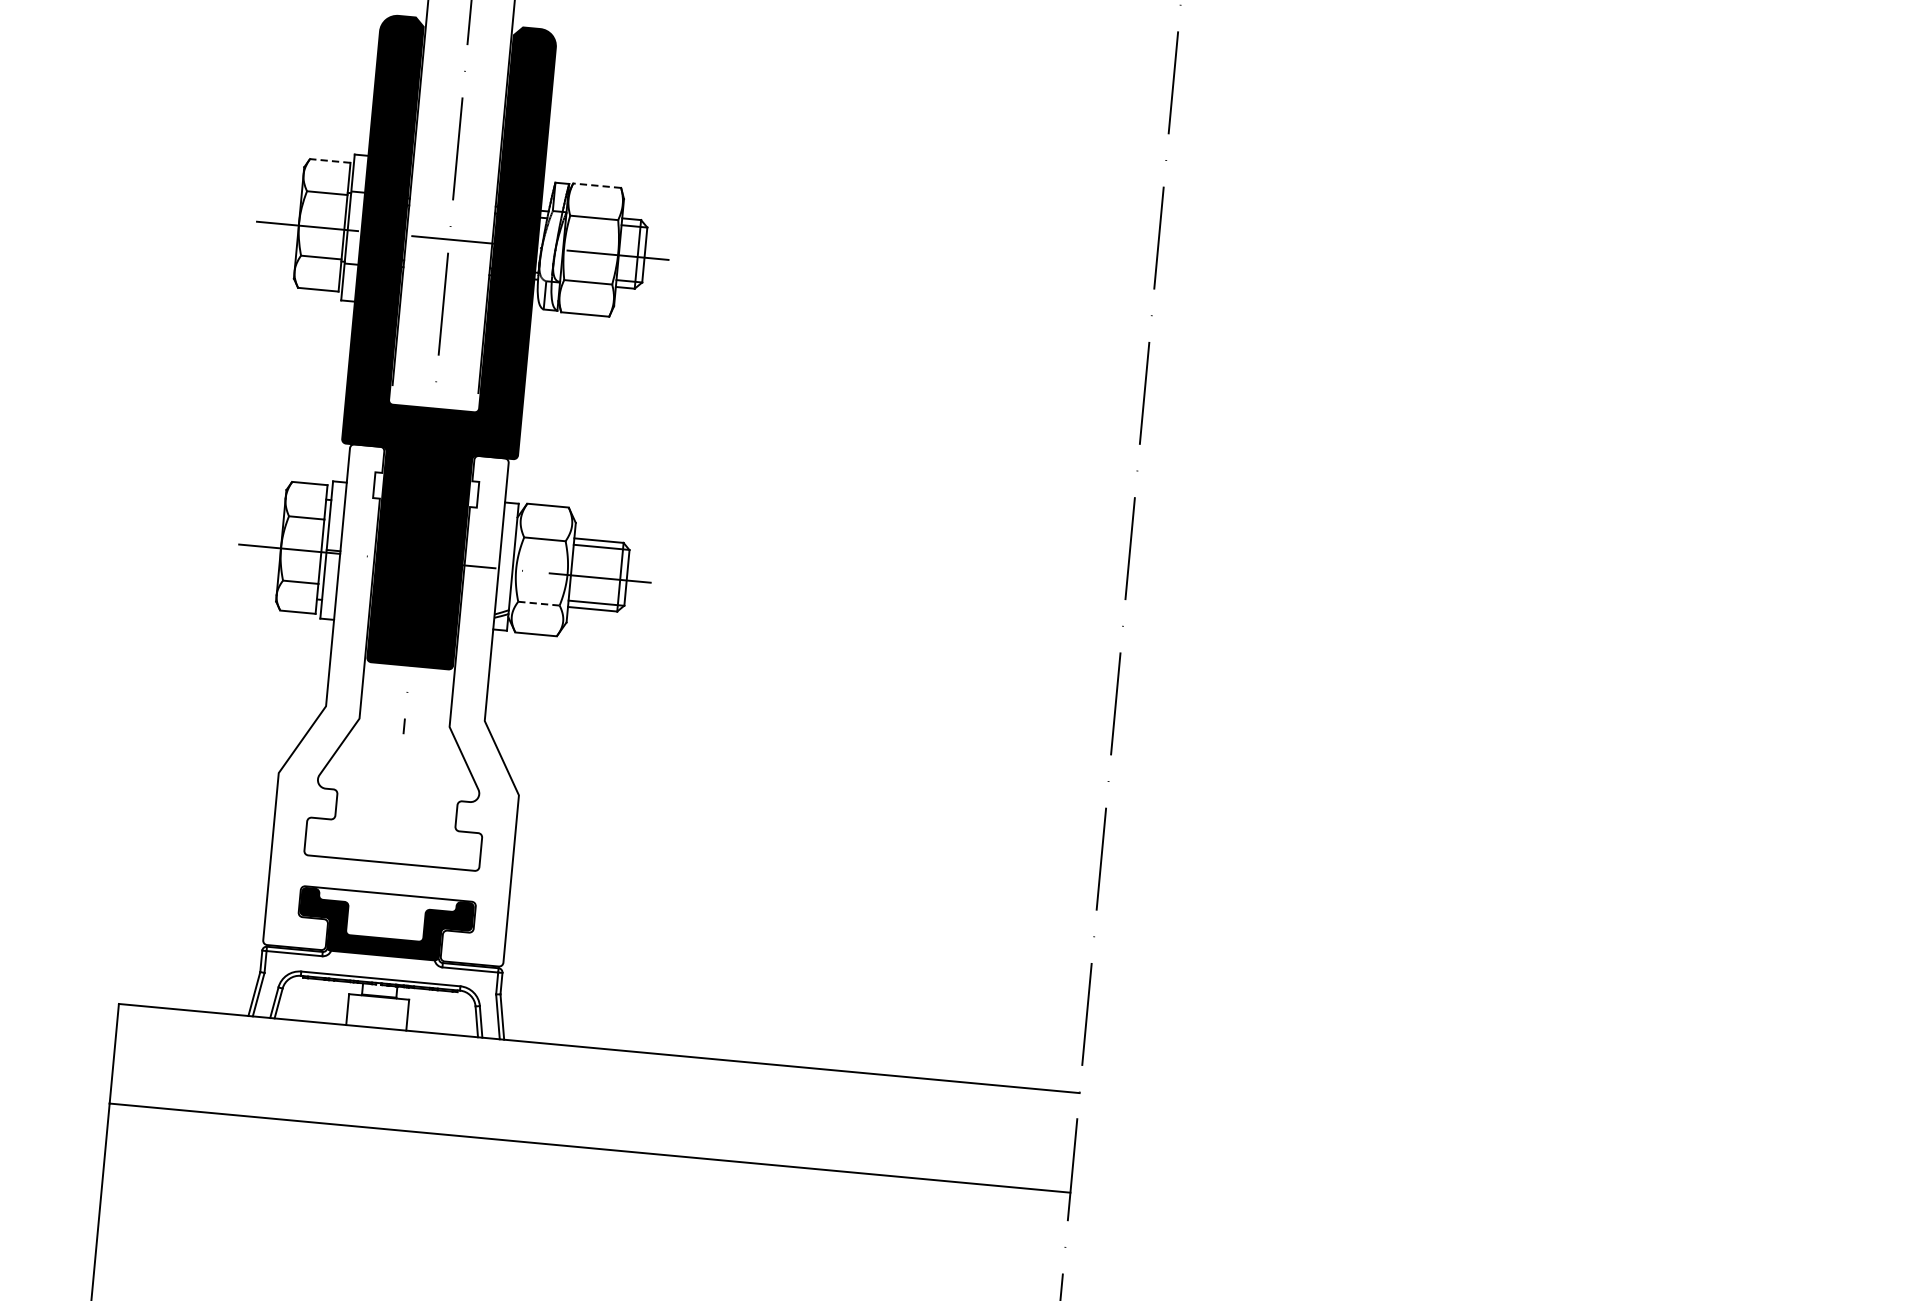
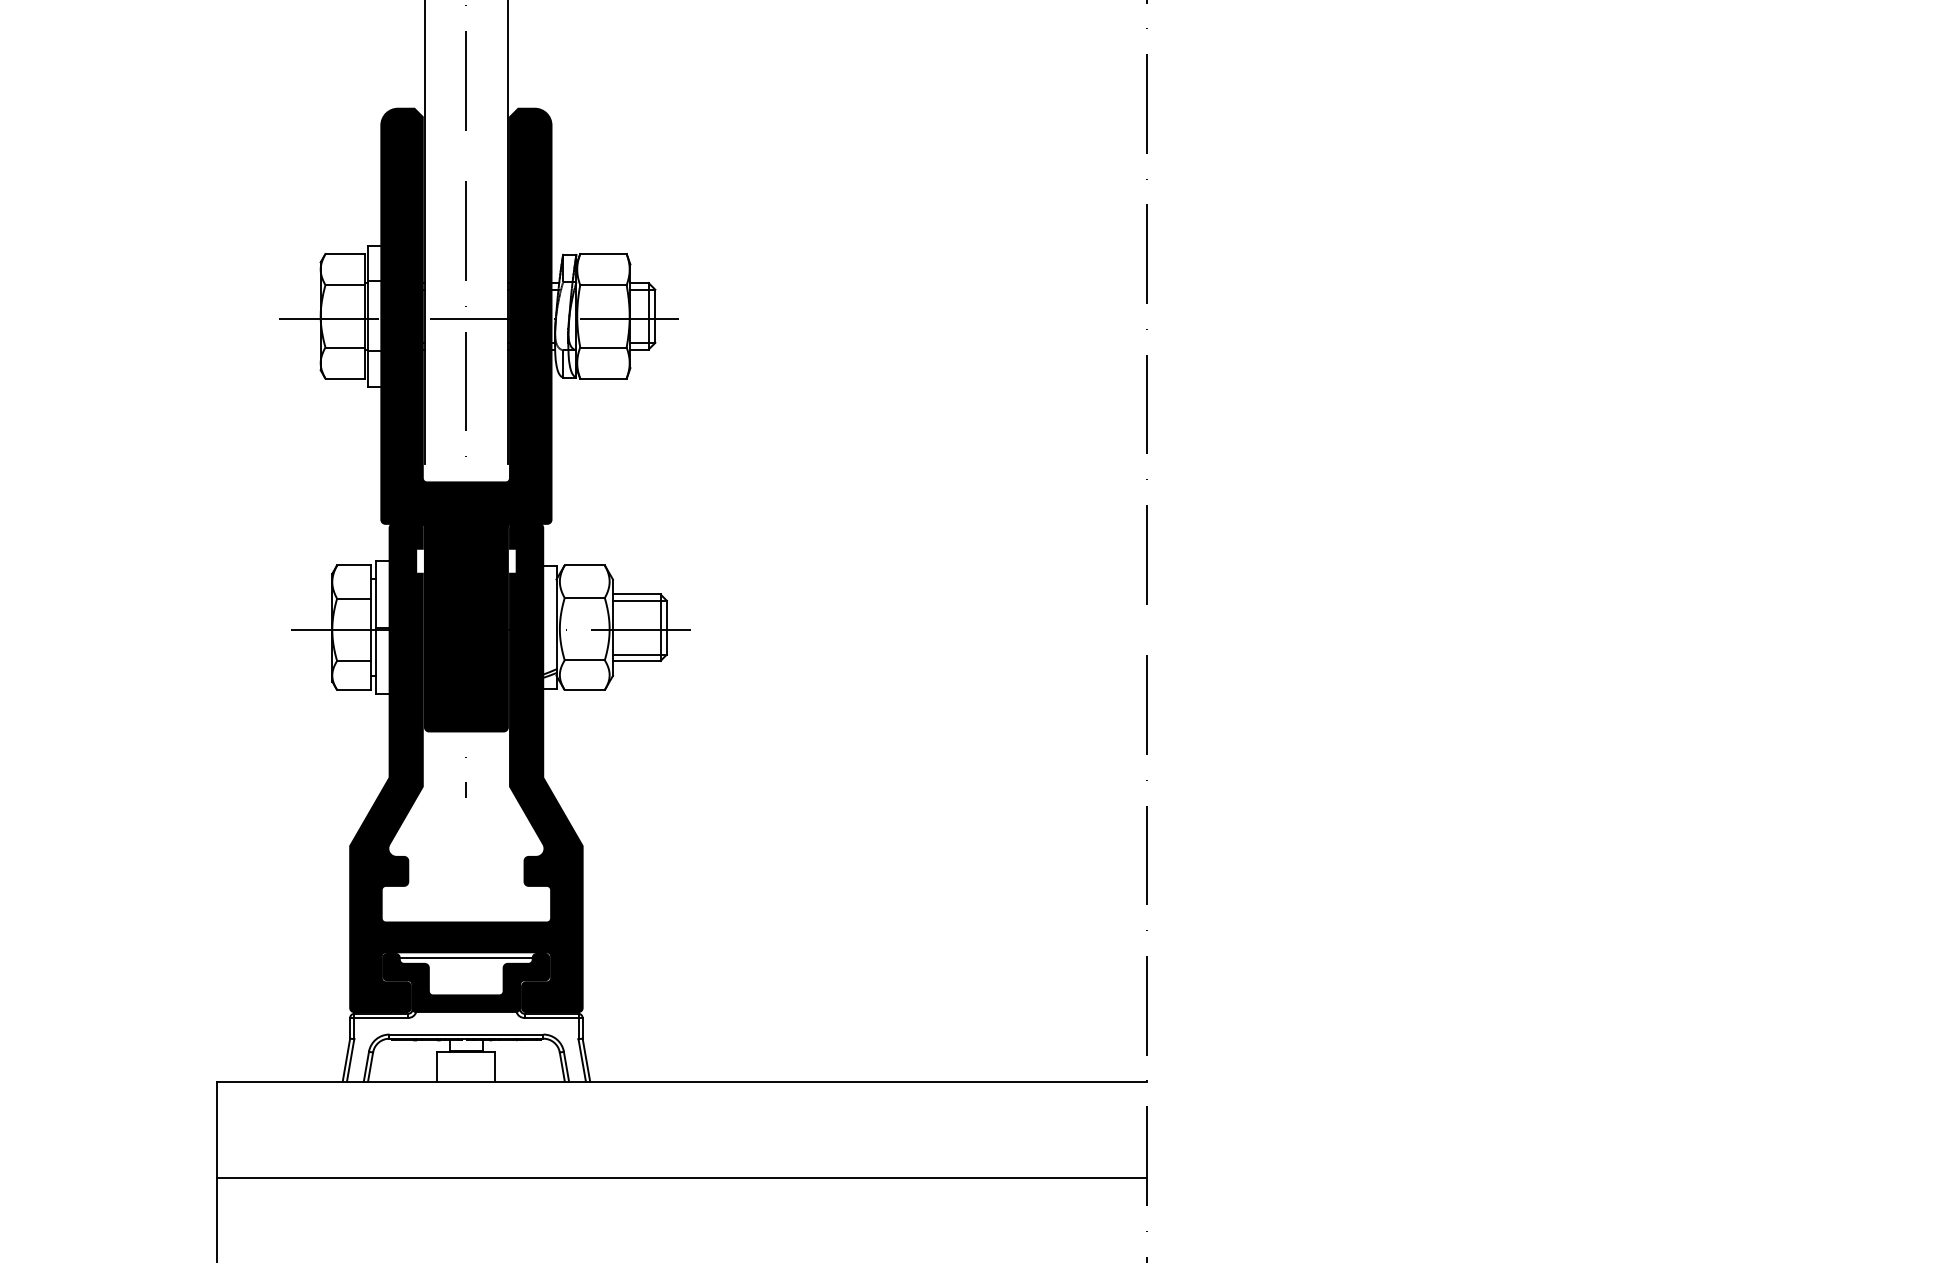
line: (330, 161) -> (345, 254), dashed -> solid
line: (596, 186) -> (602, 254), dashed -> solid
line: (539, 603) -> (585, 660), dashed -> solid
fill: (406, 703) -> (466, 767), added
line: (387, 900) -> (465, 958), added

